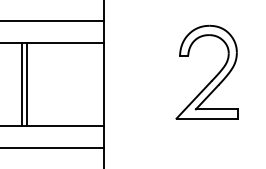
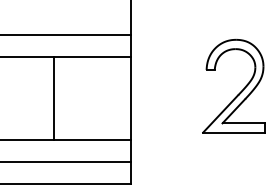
line: (21, 84) -> (48, 98), removed

